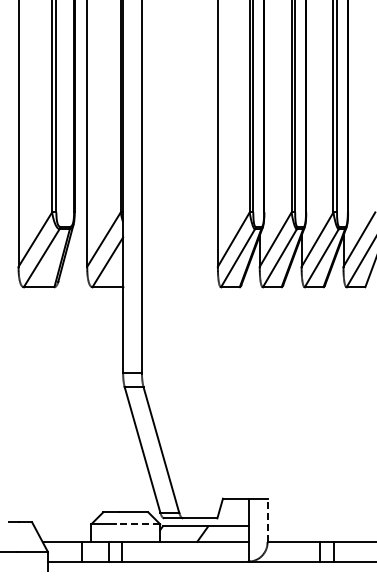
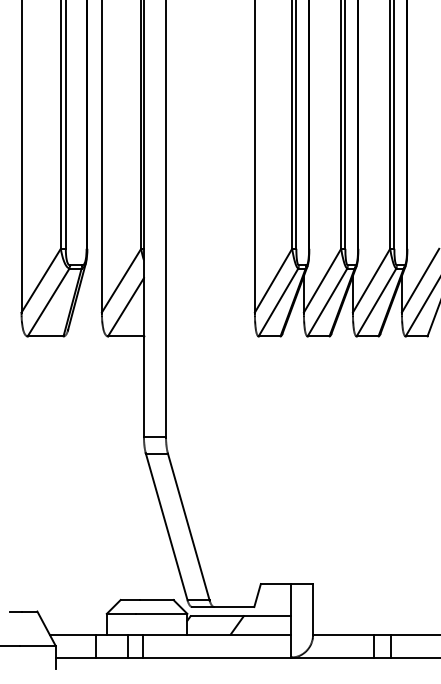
line: (267, 520) -> (312, 609), dashed -> solid
line: (137, 524) -> (160, 614), dashed -> solid

